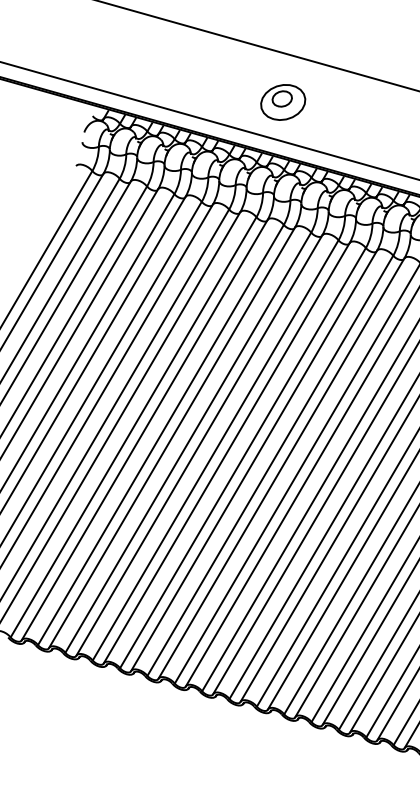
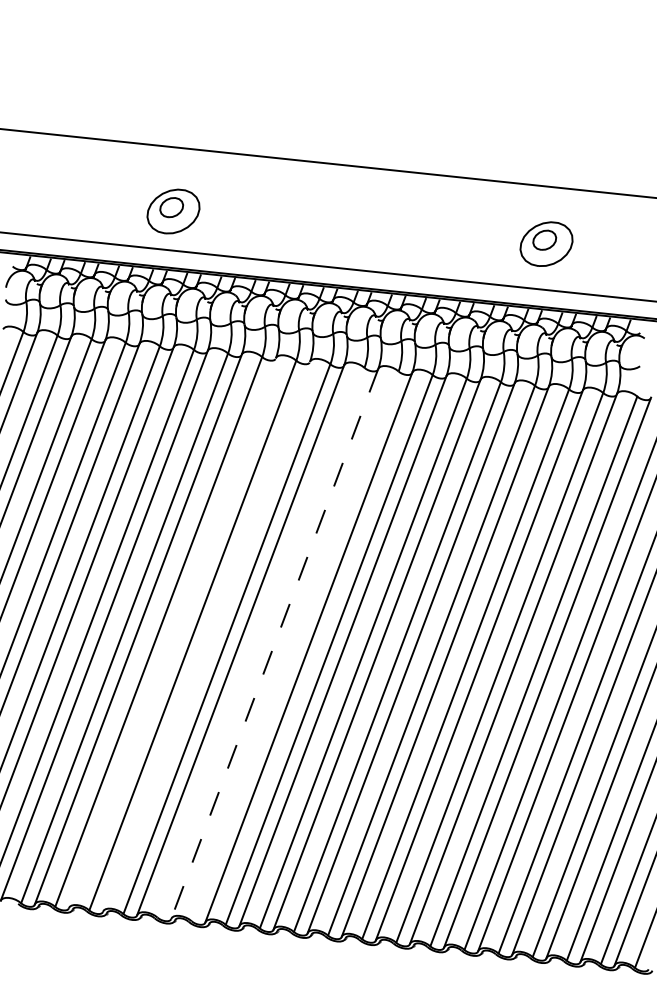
part: (283, 102) -> (173, 211), moved
line: (172, 437) -> (172, 632), removed
line: (199, 445) -> (206, 636), removed
line: (242, 457) -> (260, 642), removed
line: (253, 460) -> (274, 643), solid -> dashed
line: (269, 465) -> (294, 646), removed

